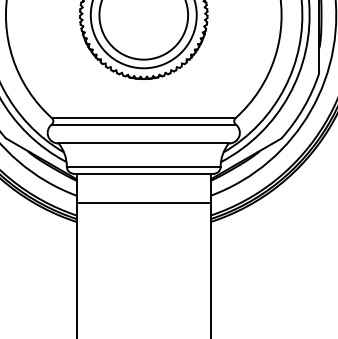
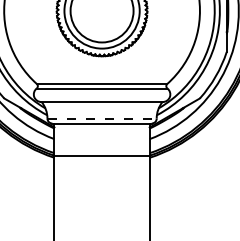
line: (144, 166) -> (102, 118), solid -> dashed
line: (142, 203) -> (101, 156), moved

